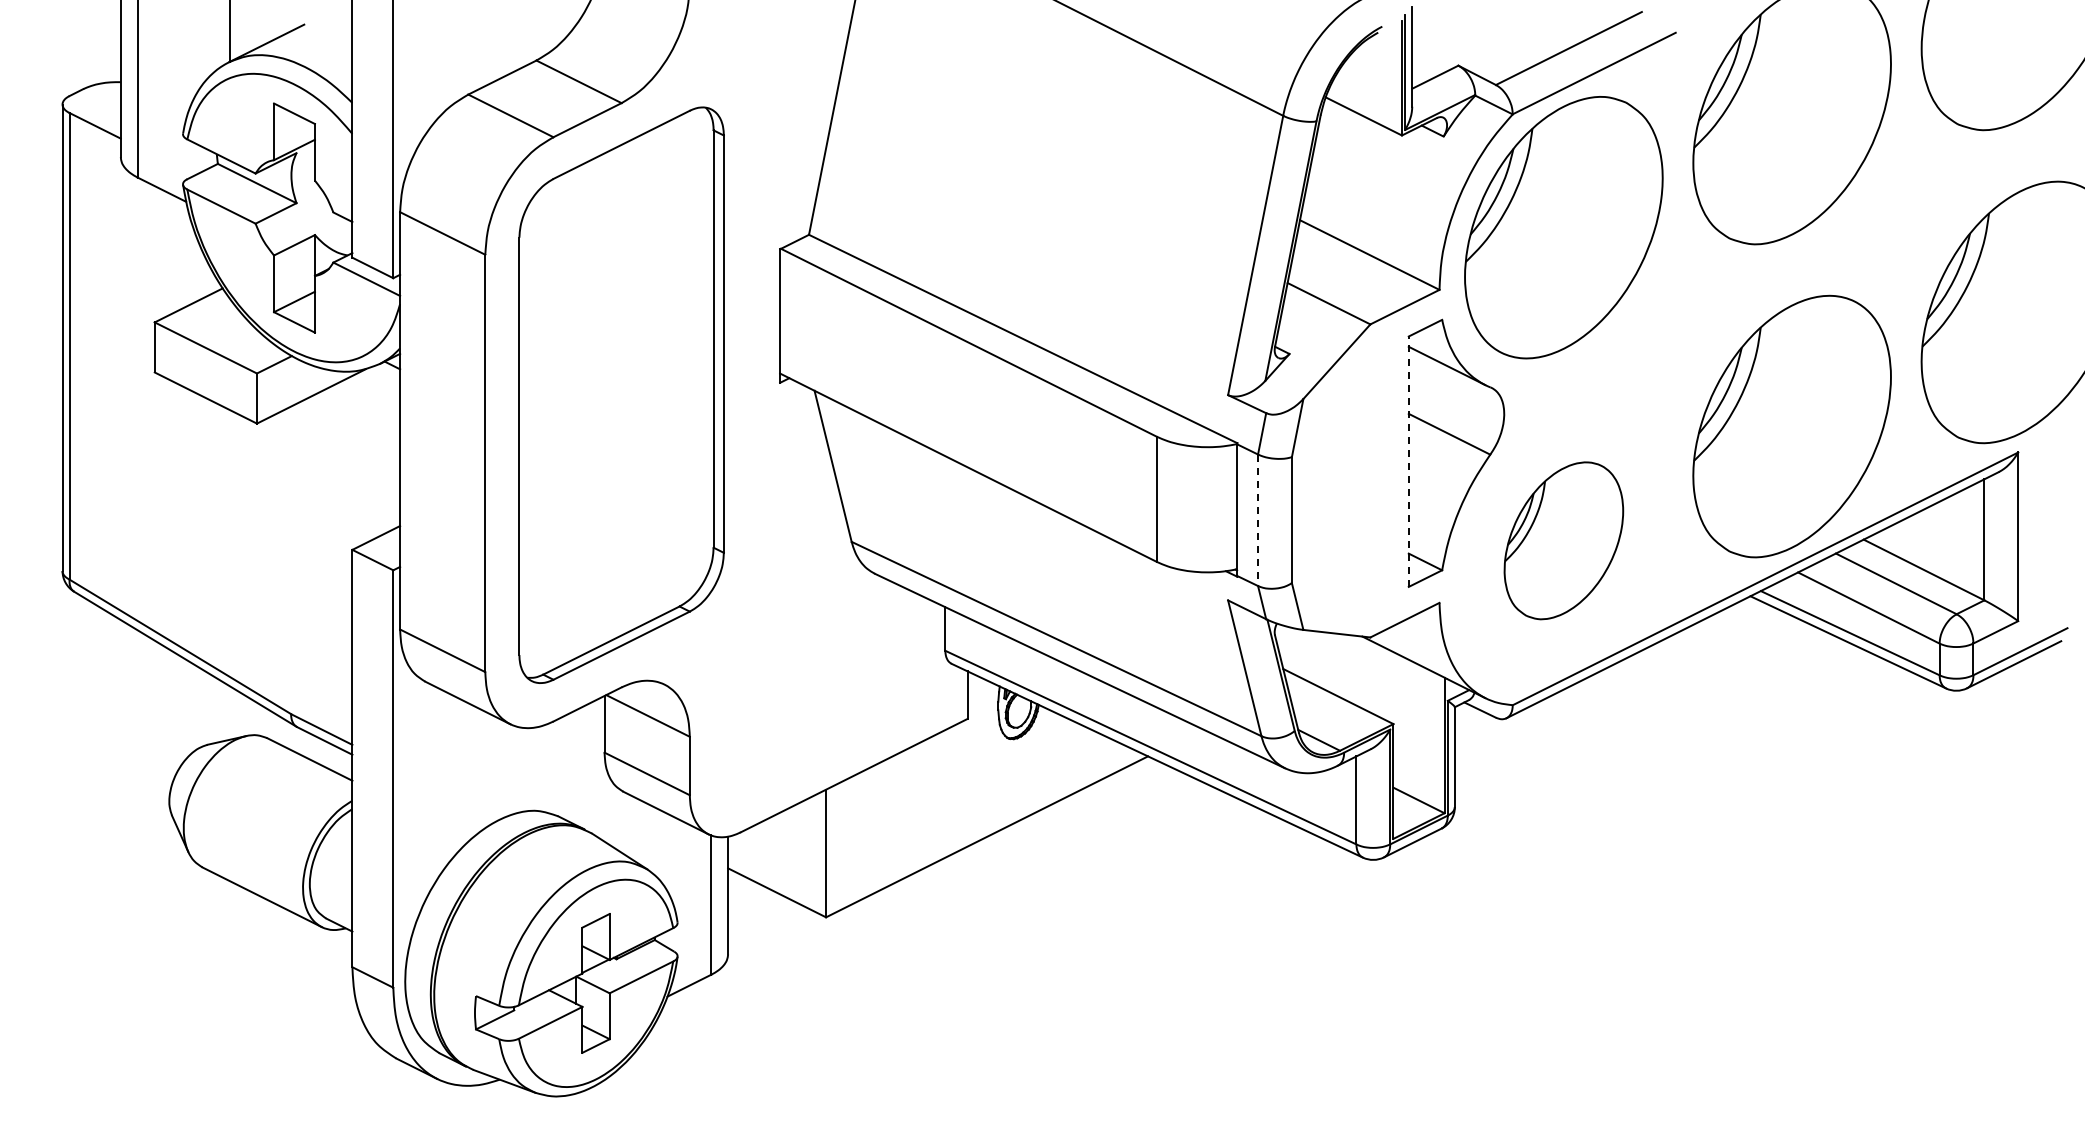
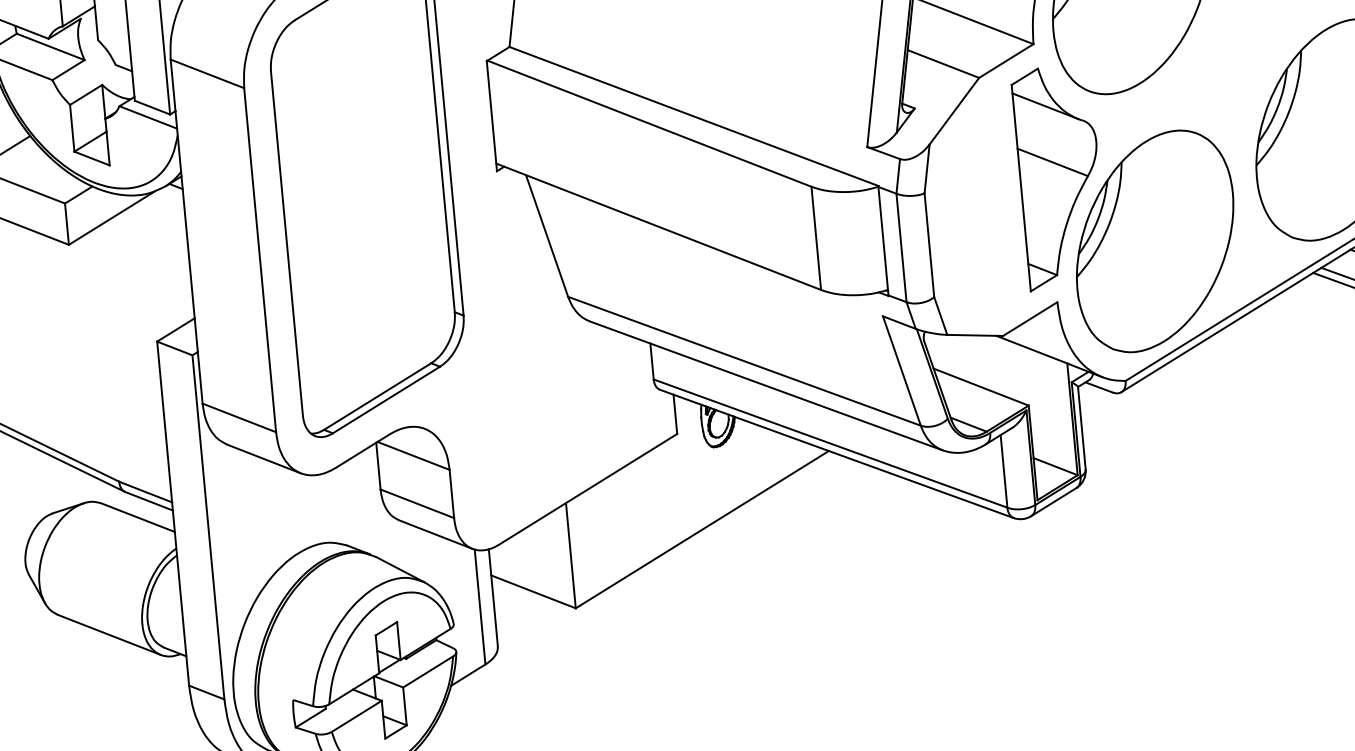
line: (1408, 461) -> (1021, 188), dashed -> solid
line: (1258, 520) -> (901, 248), dashed -> solid
part: (1563, 540) -> (1154, 241), size x1.67

